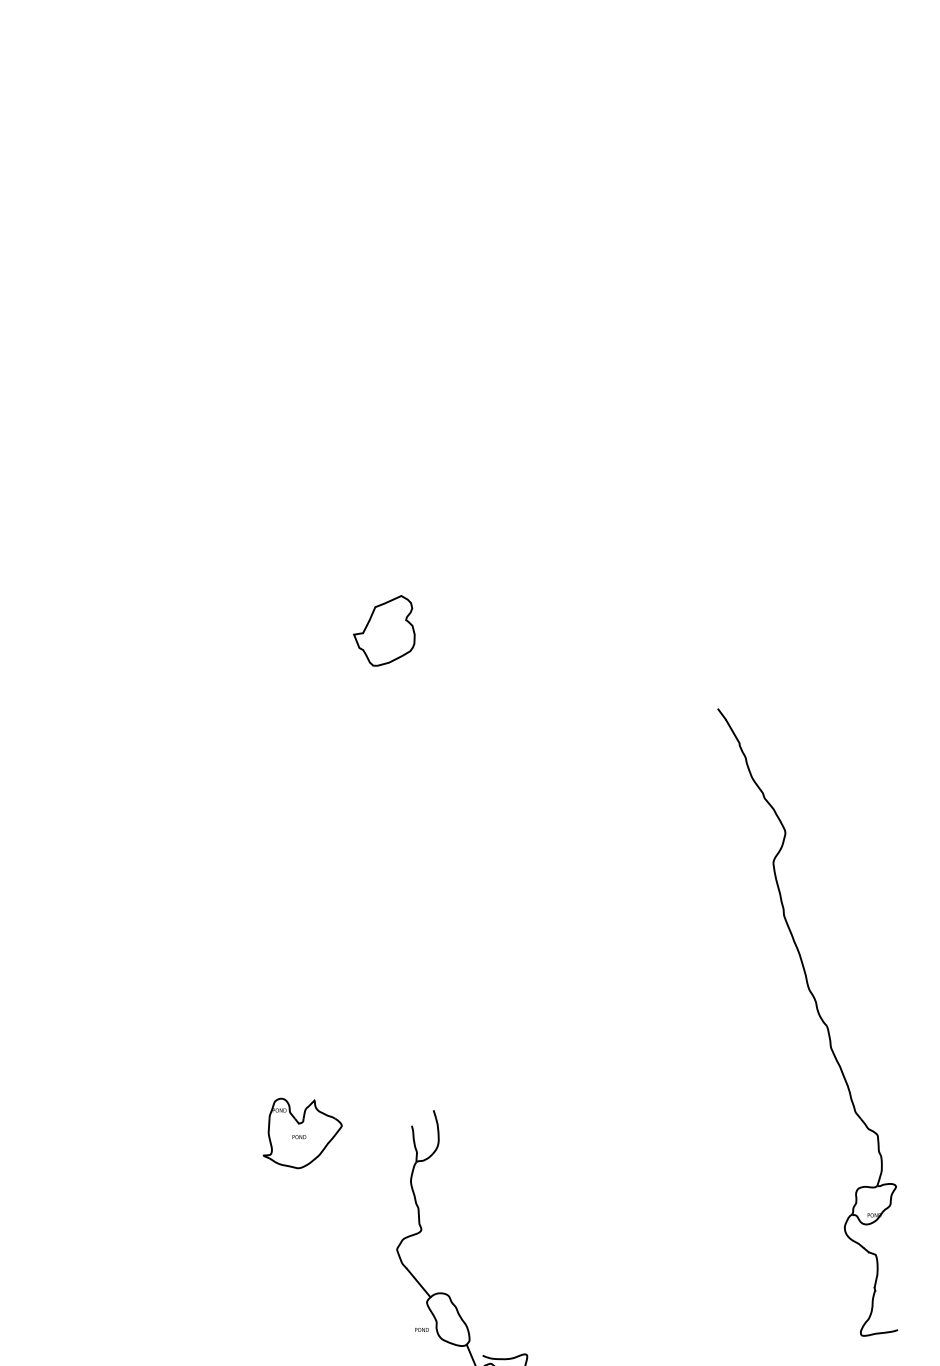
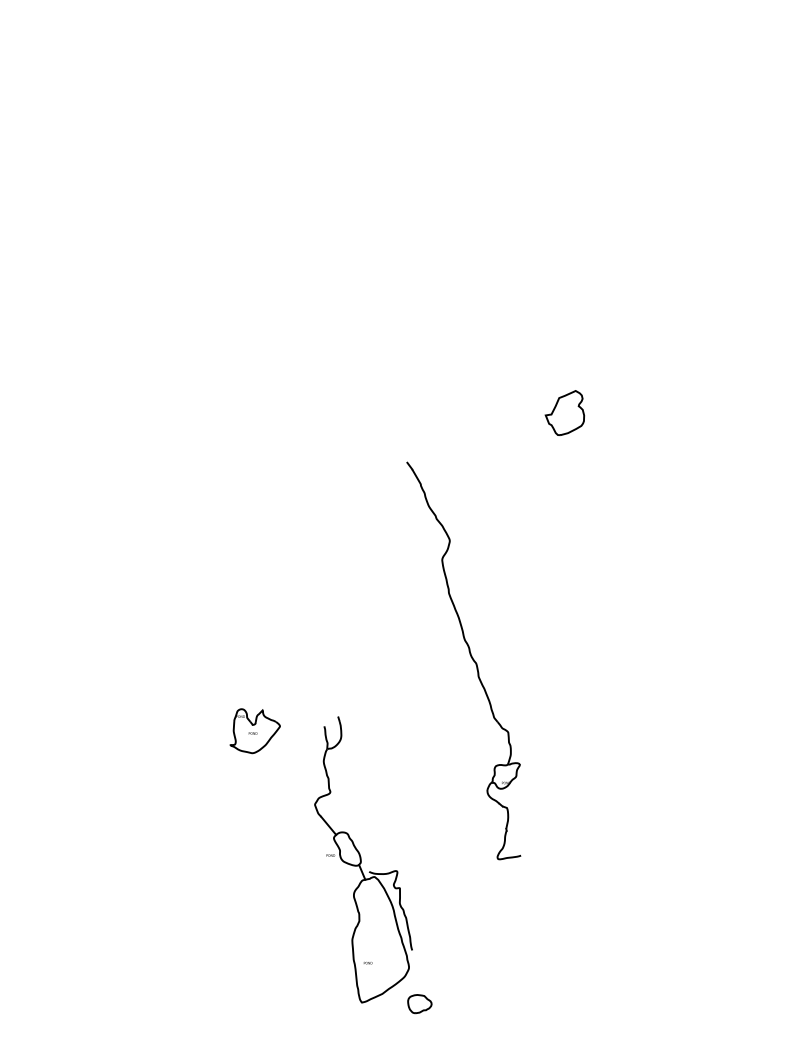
part: (383, 630) -> (564, 412), moved
part: (818, 1017) -> (470, 657), moved

